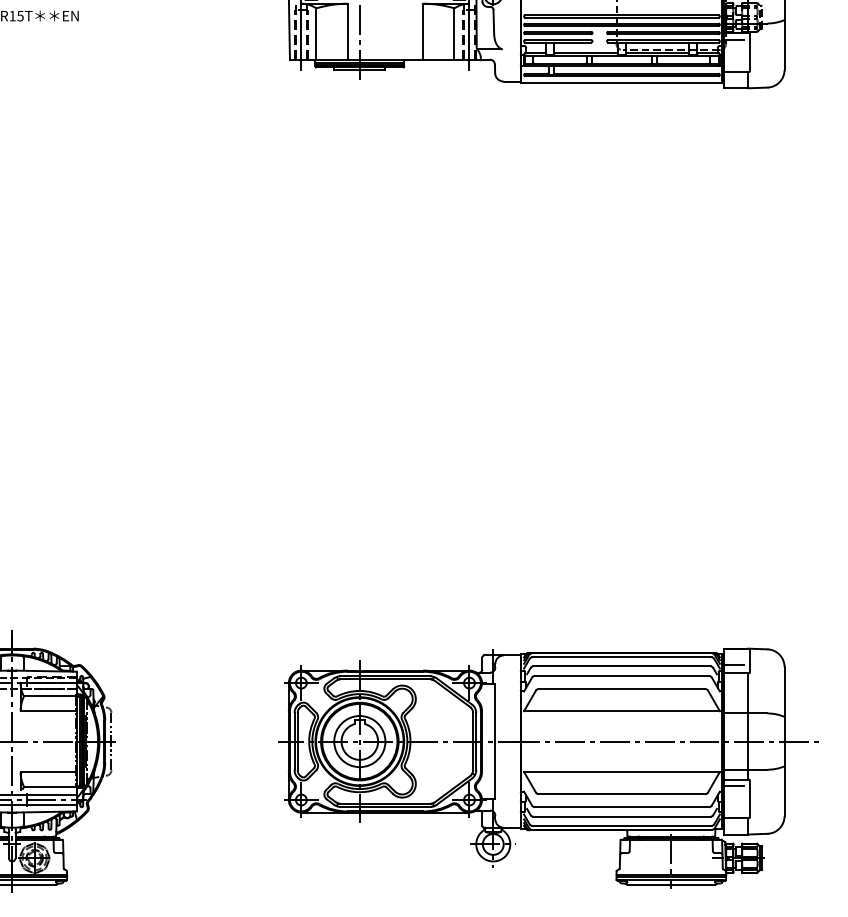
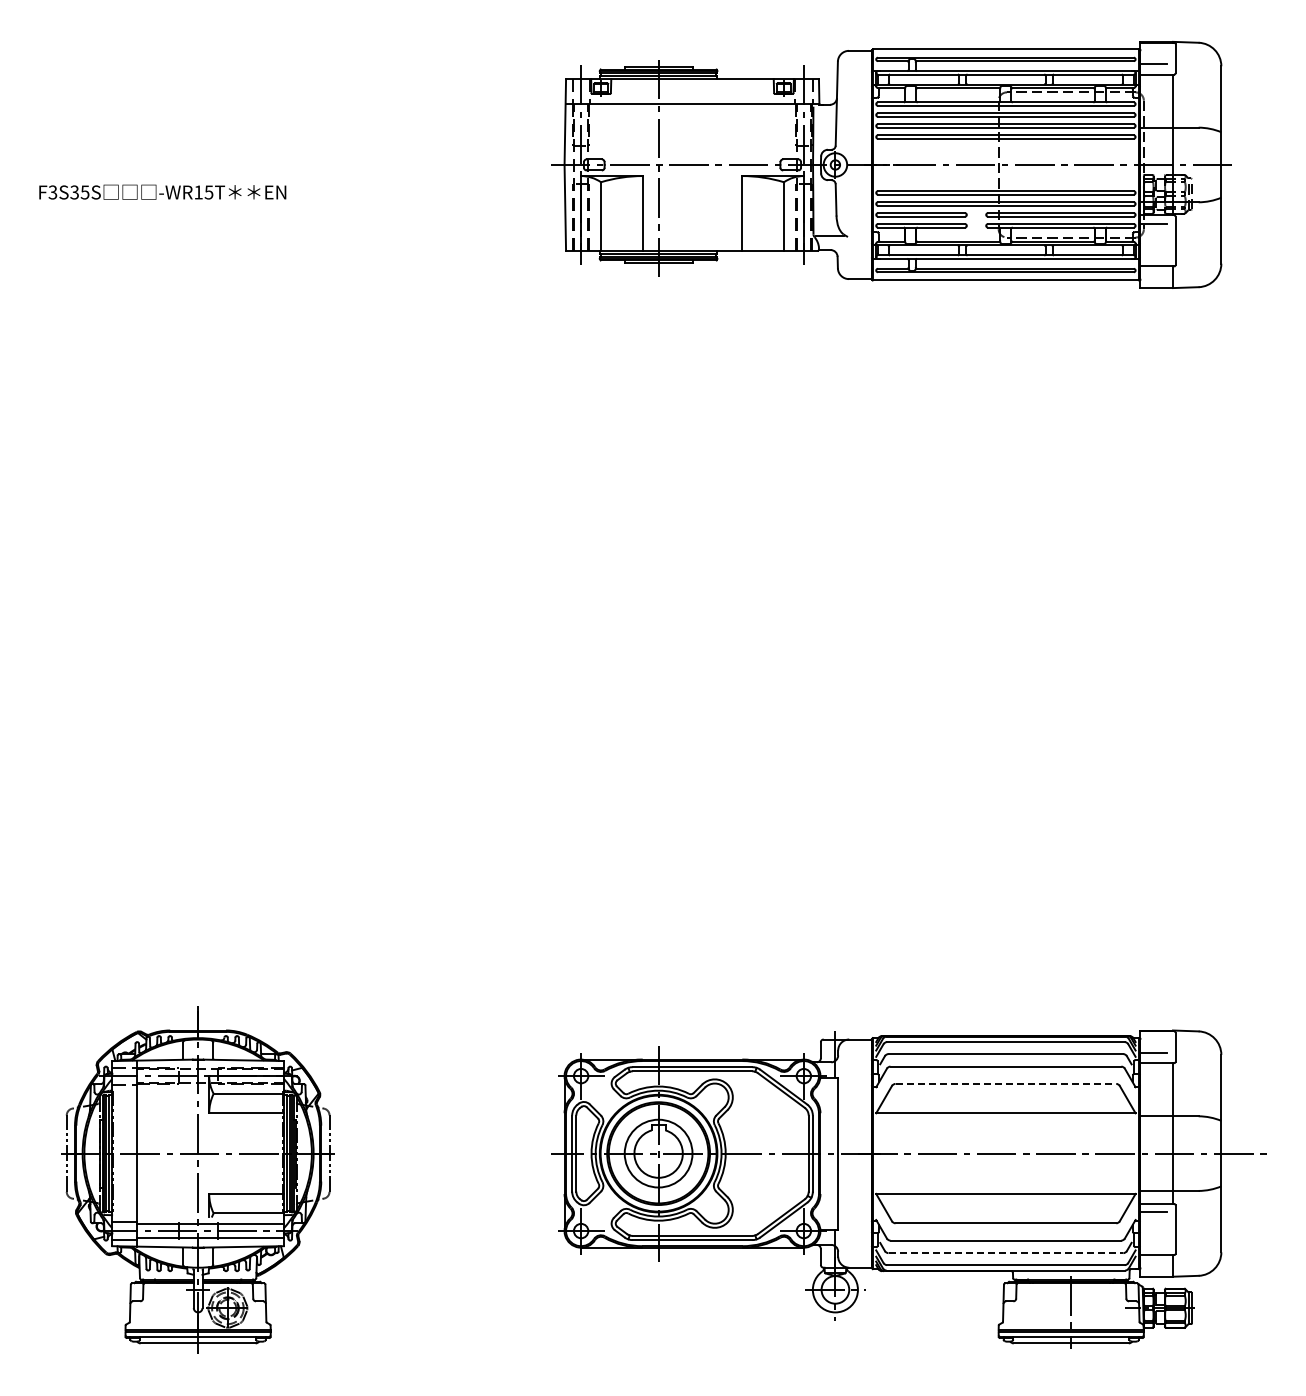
line: (622, 688) -> (1006, 1083), solid -> dashed
line: (622, 816) -> (1006, 1253), solid -> dashed

